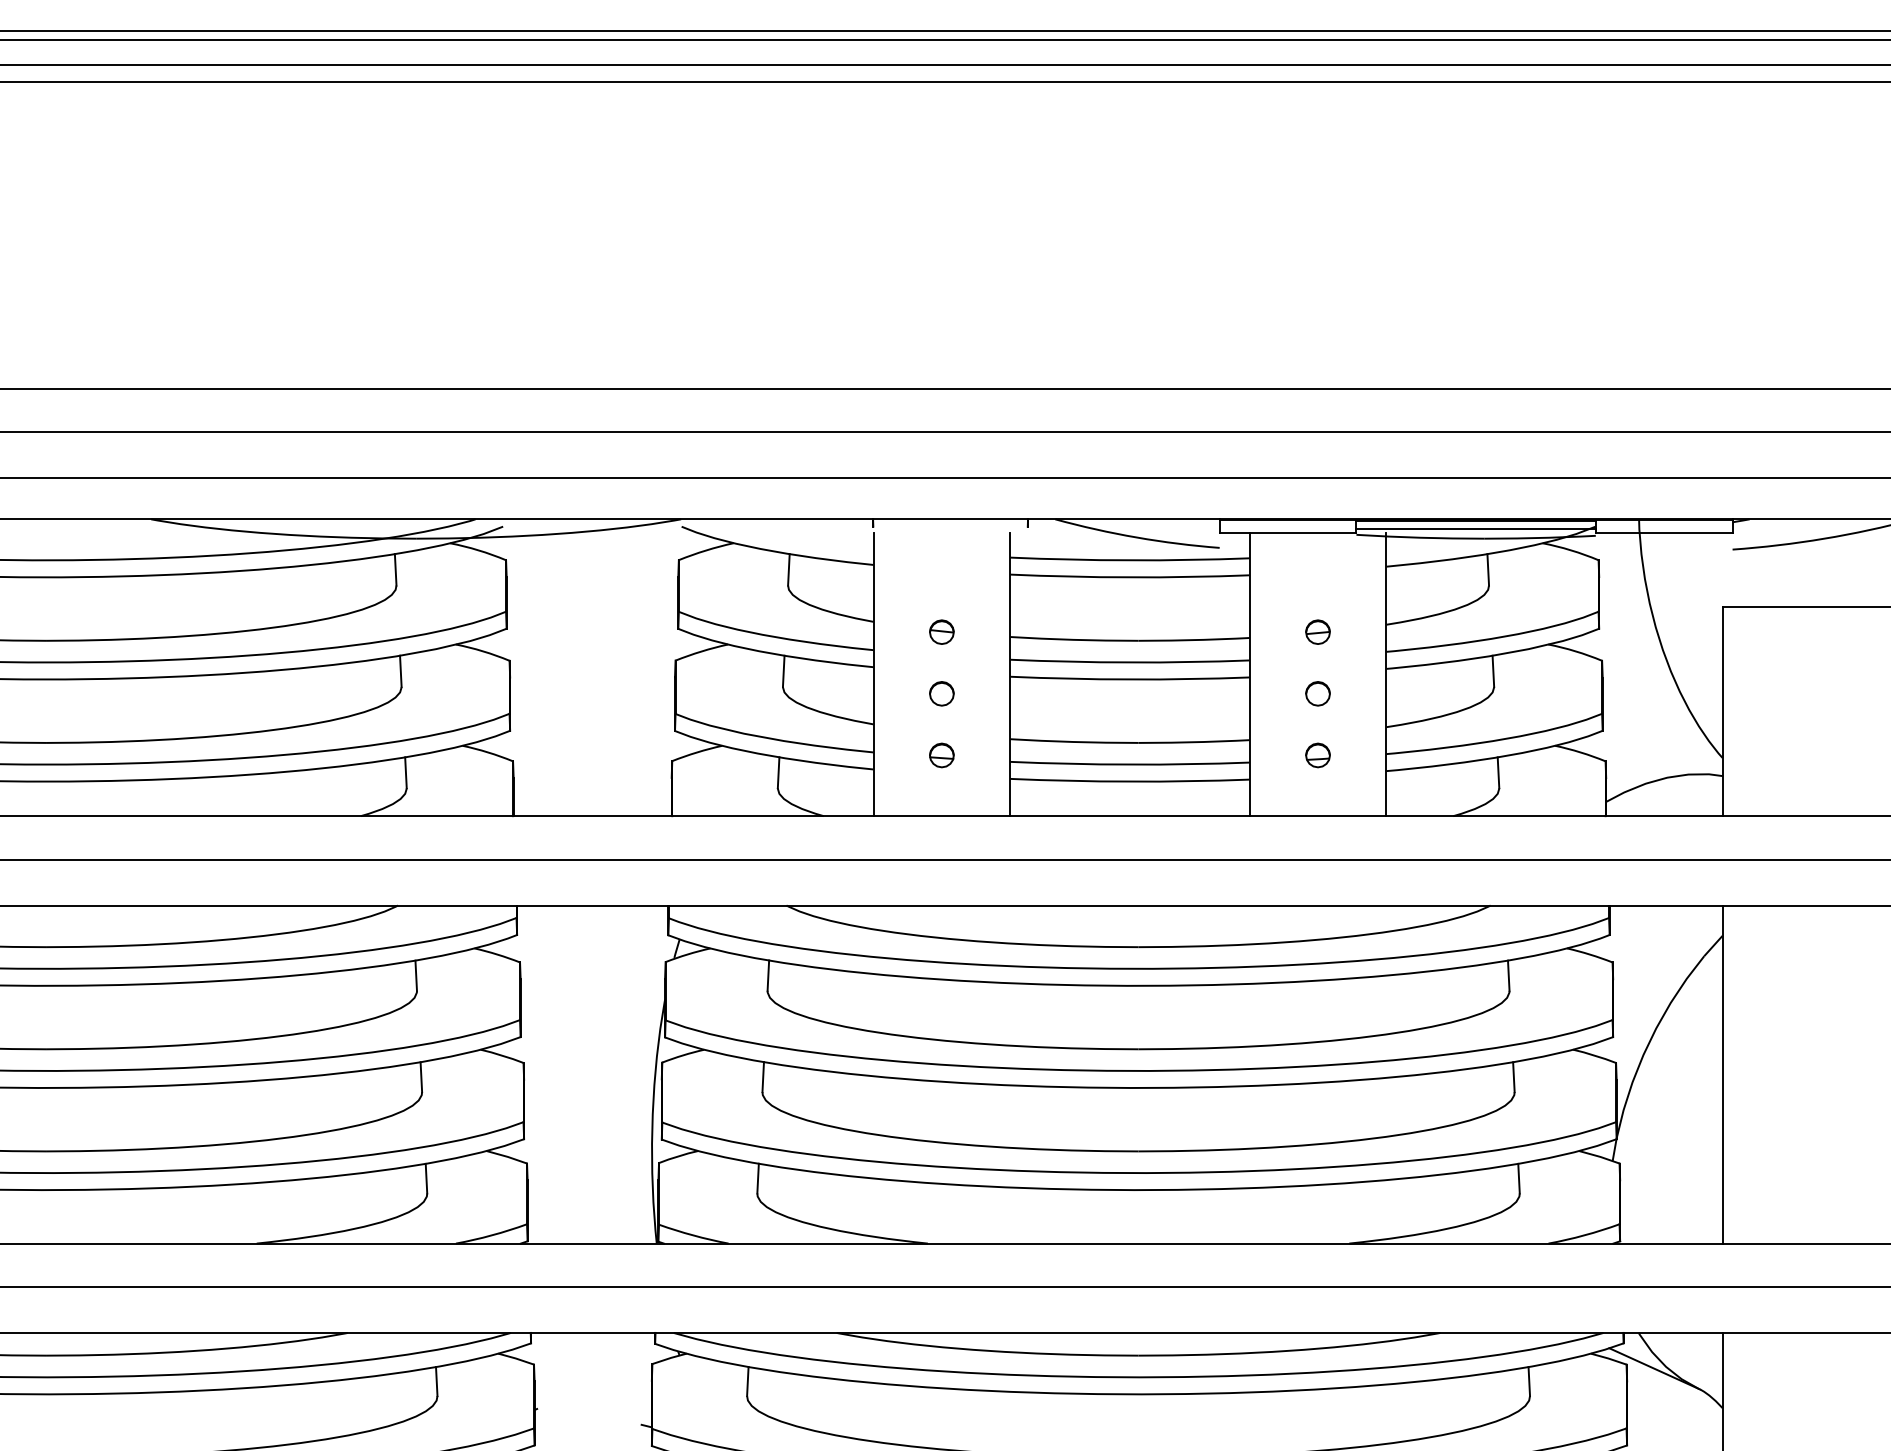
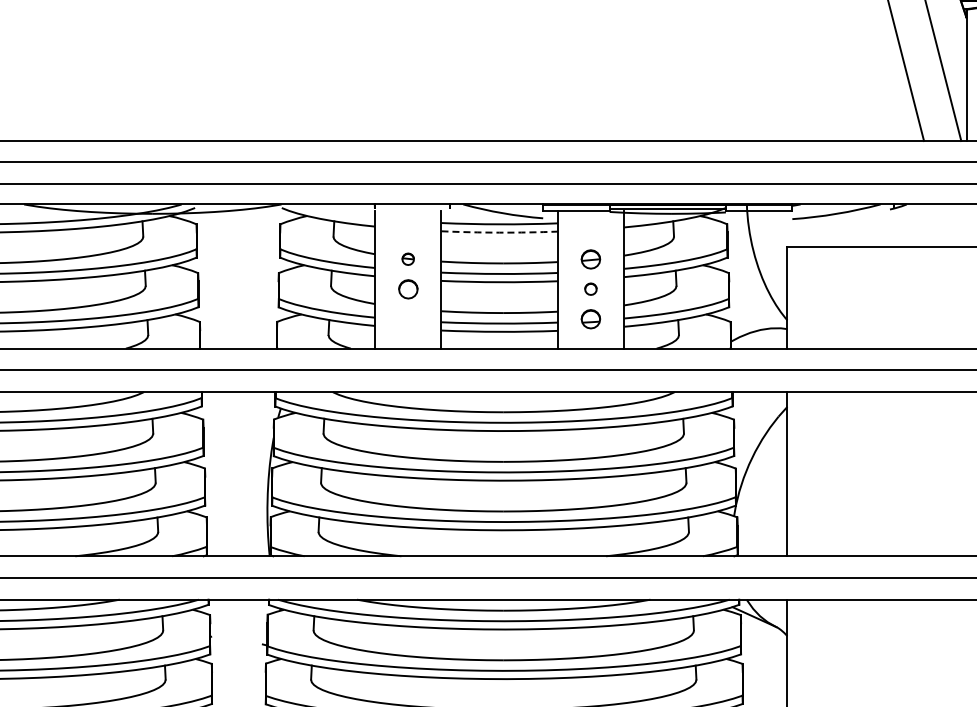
arc: (1129, 577) -> (499, 232), solid -> dashed
part: (1317, 630) -> (590, 258), size x1.6
part: (940, 692) -> (407, 288), size x1.6
part: (940, 754) -> (407, 318), removed
part: (1317, 754) -> (590, 318), size x1.6

